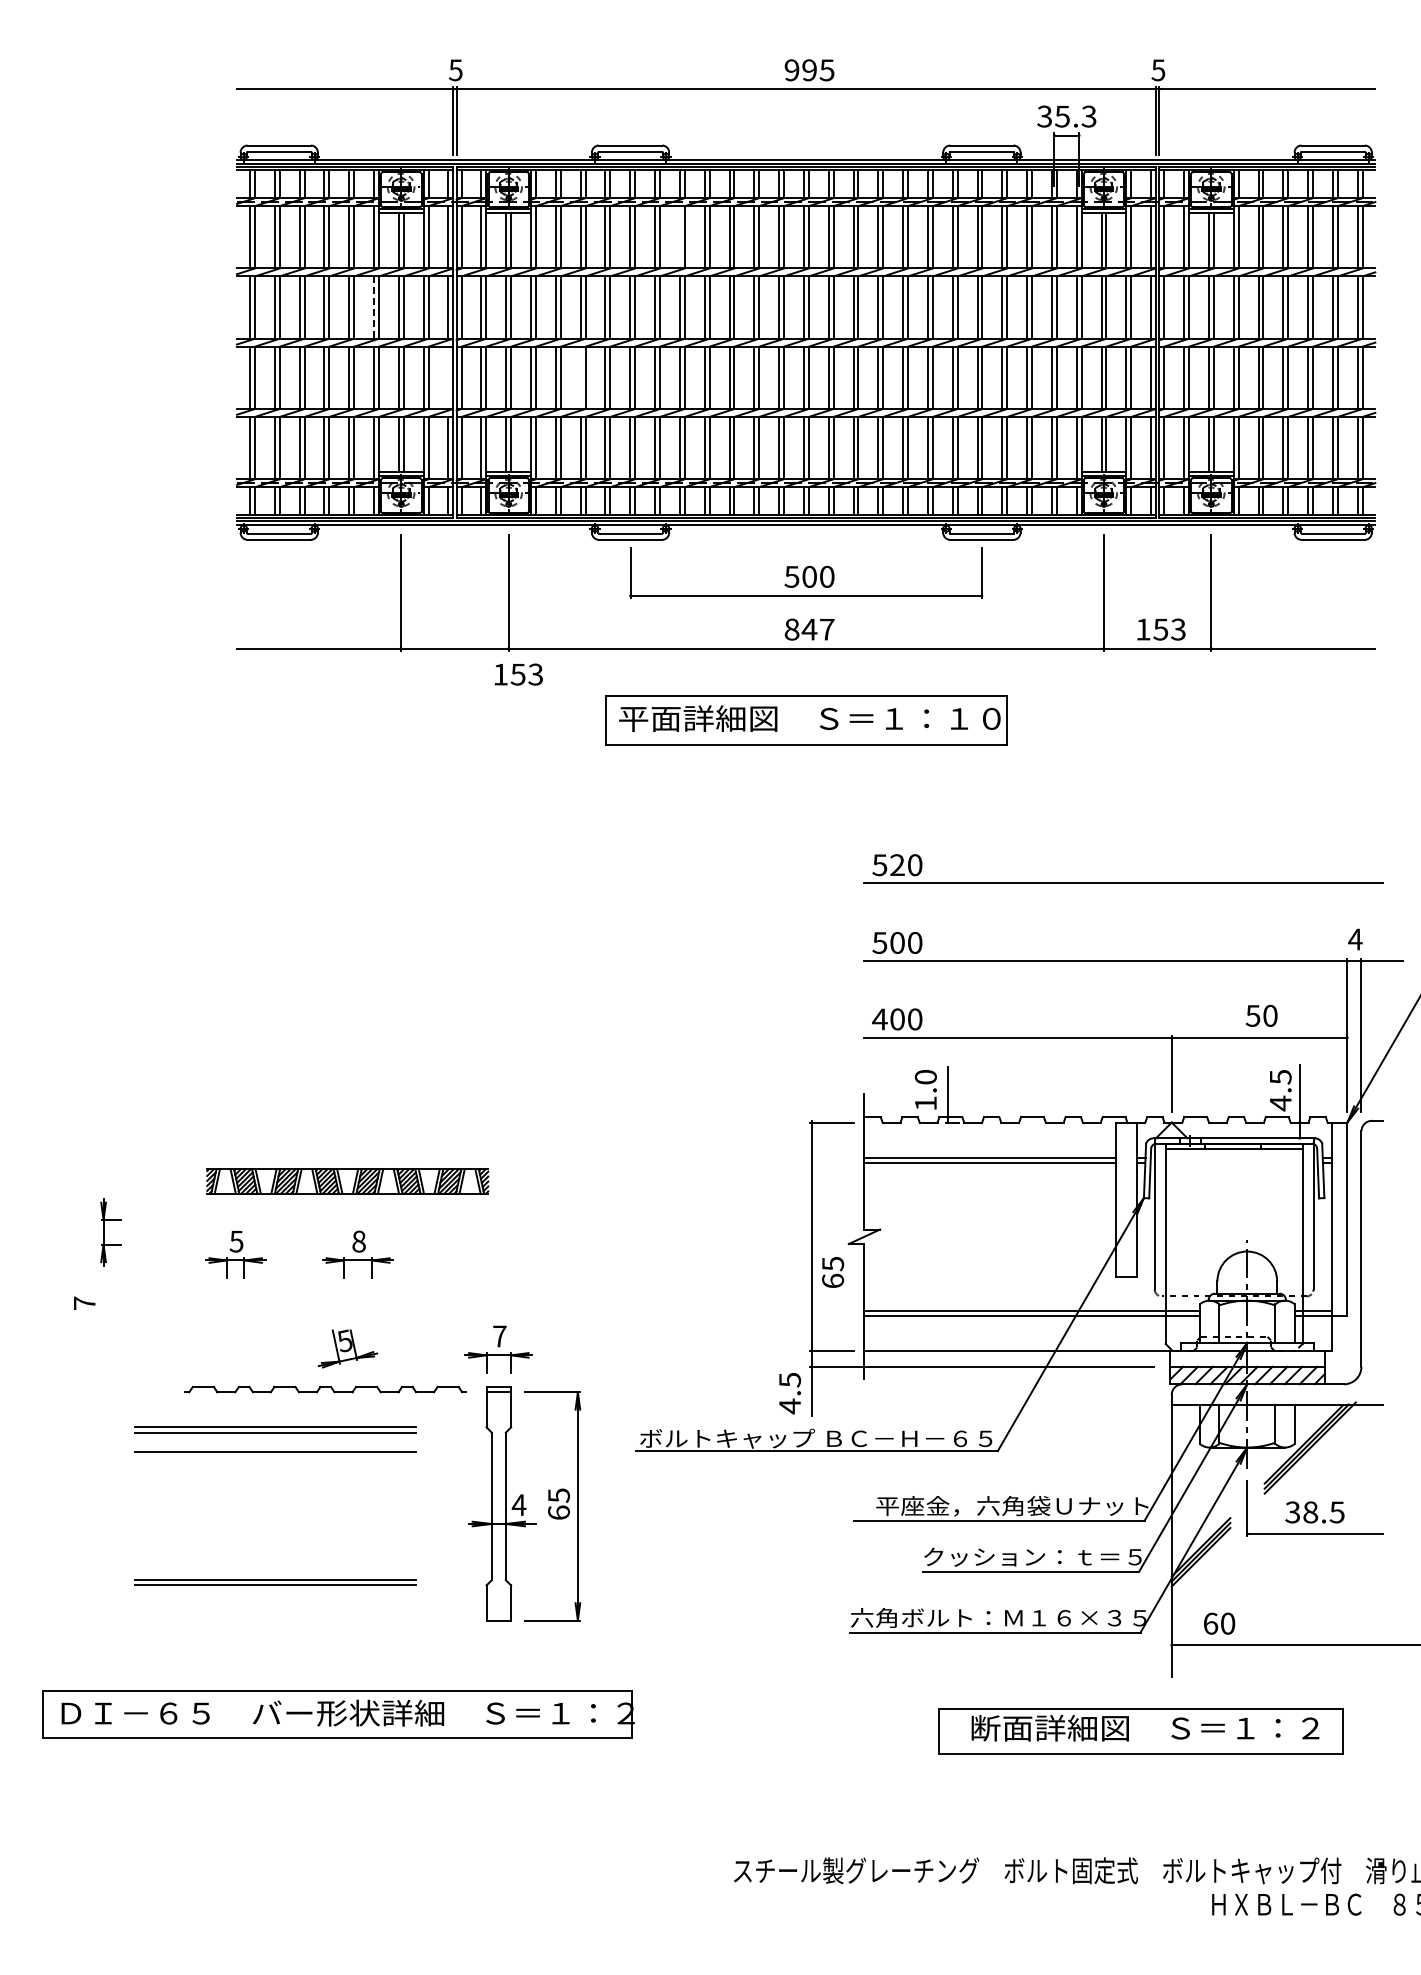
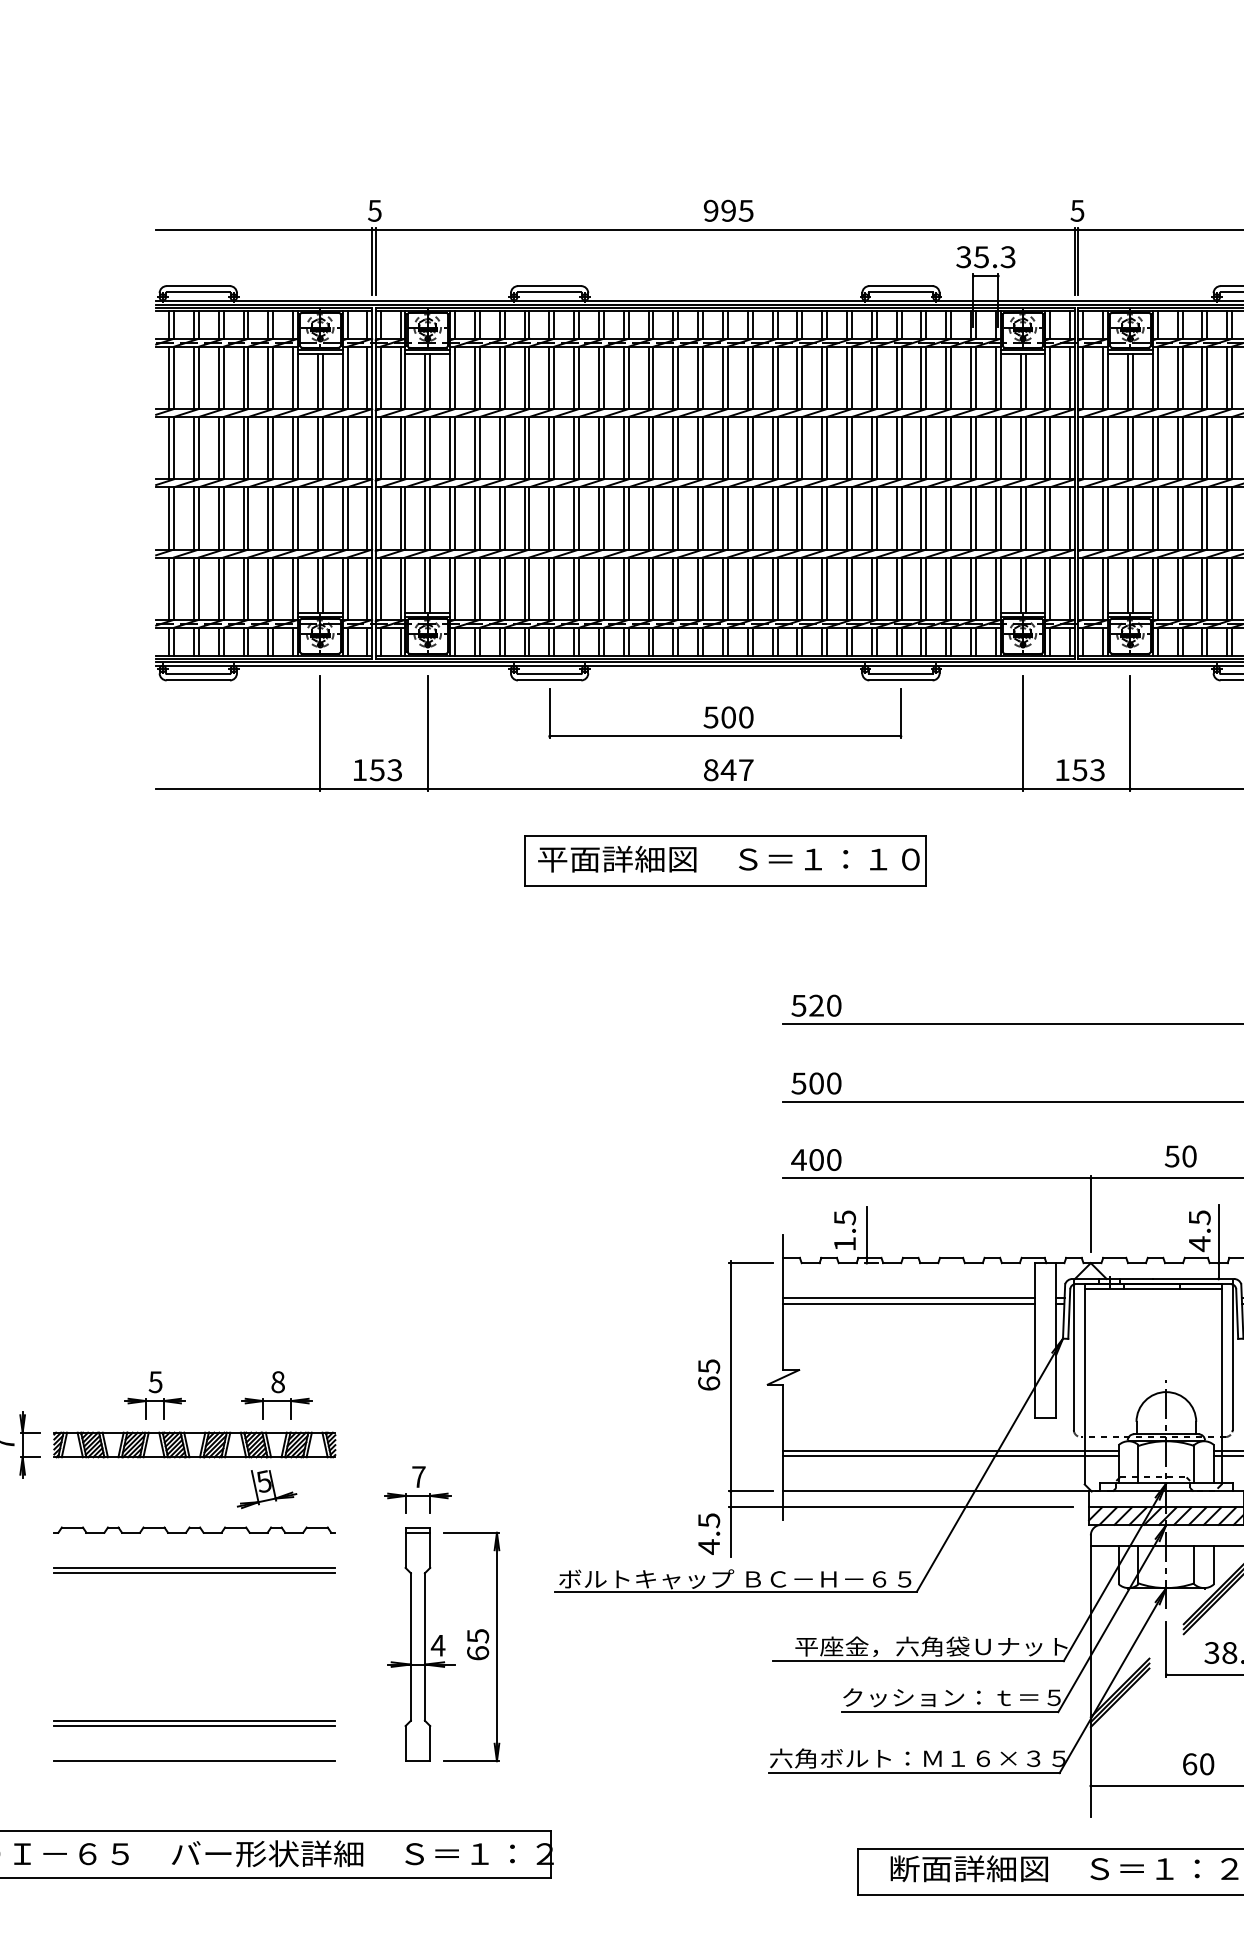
line: (679, 237) -> (598, 378), added
line: (374, 308) -> (293, 449), dashed -> solid
line: (448, 377) -> (367, 518), added
line: (580, 377) -> (499, 518), added
text: (518, 674) -> (377, 770), moved
text: (925, 1077) -> (844, 1218), 1.0 -> 1.5
part: (347, 1181) -> (194, 1445), moved
part: (110, 1232) -> (29, 1445), moved
text: (833, 1272) -> (709, 1375), moved
part: (325, 1389) -> (194, 1530), moved
line: (275, 1451) -> (194, 1761), moved
text: (1219, 1623) -> (1198, 1764), moved

